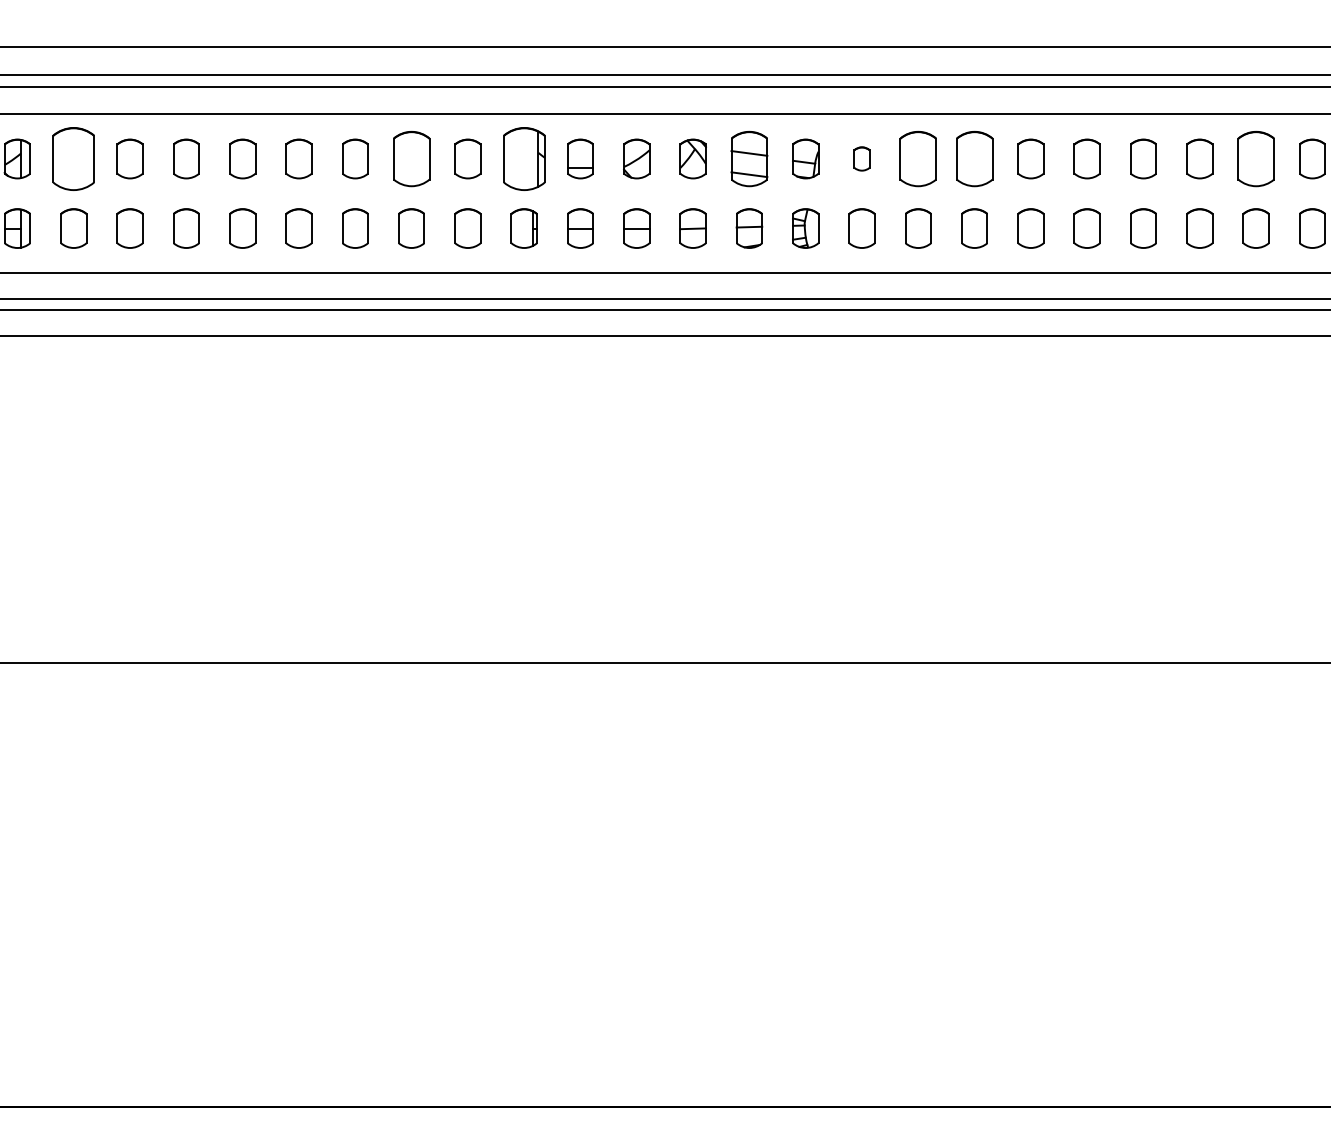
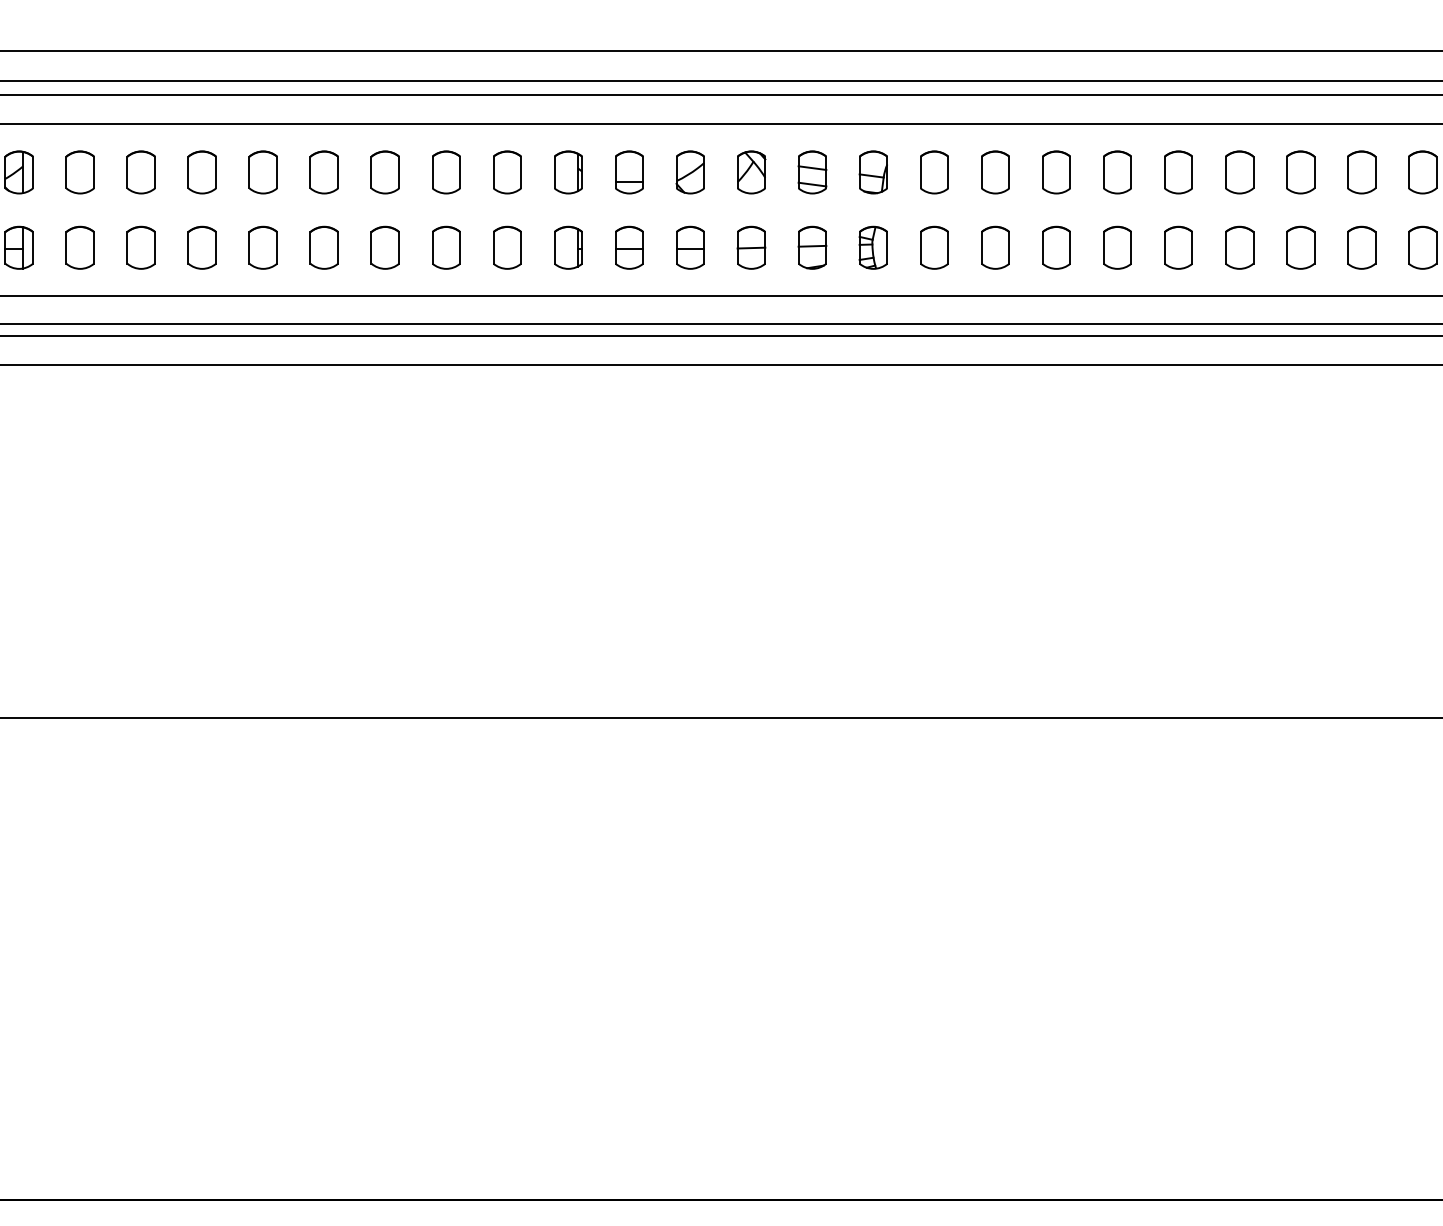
part: (73, 158) -> (79, 171), size x0.62
part: (411, 158) -> (446, 171), size x0.71
part: (523, 158) -> (567, 171), size x0.62
part: (749, 158) -> (812, 171), size x0.71
part: (861, 158) -> (933, 171), size x1.67
part: (918, 158) -> (995, 171), size x0.71
part: (974, 158) -> (1056, 171), size x0.71
part: (1255, 158) -> (1360, 171), size x0.71

